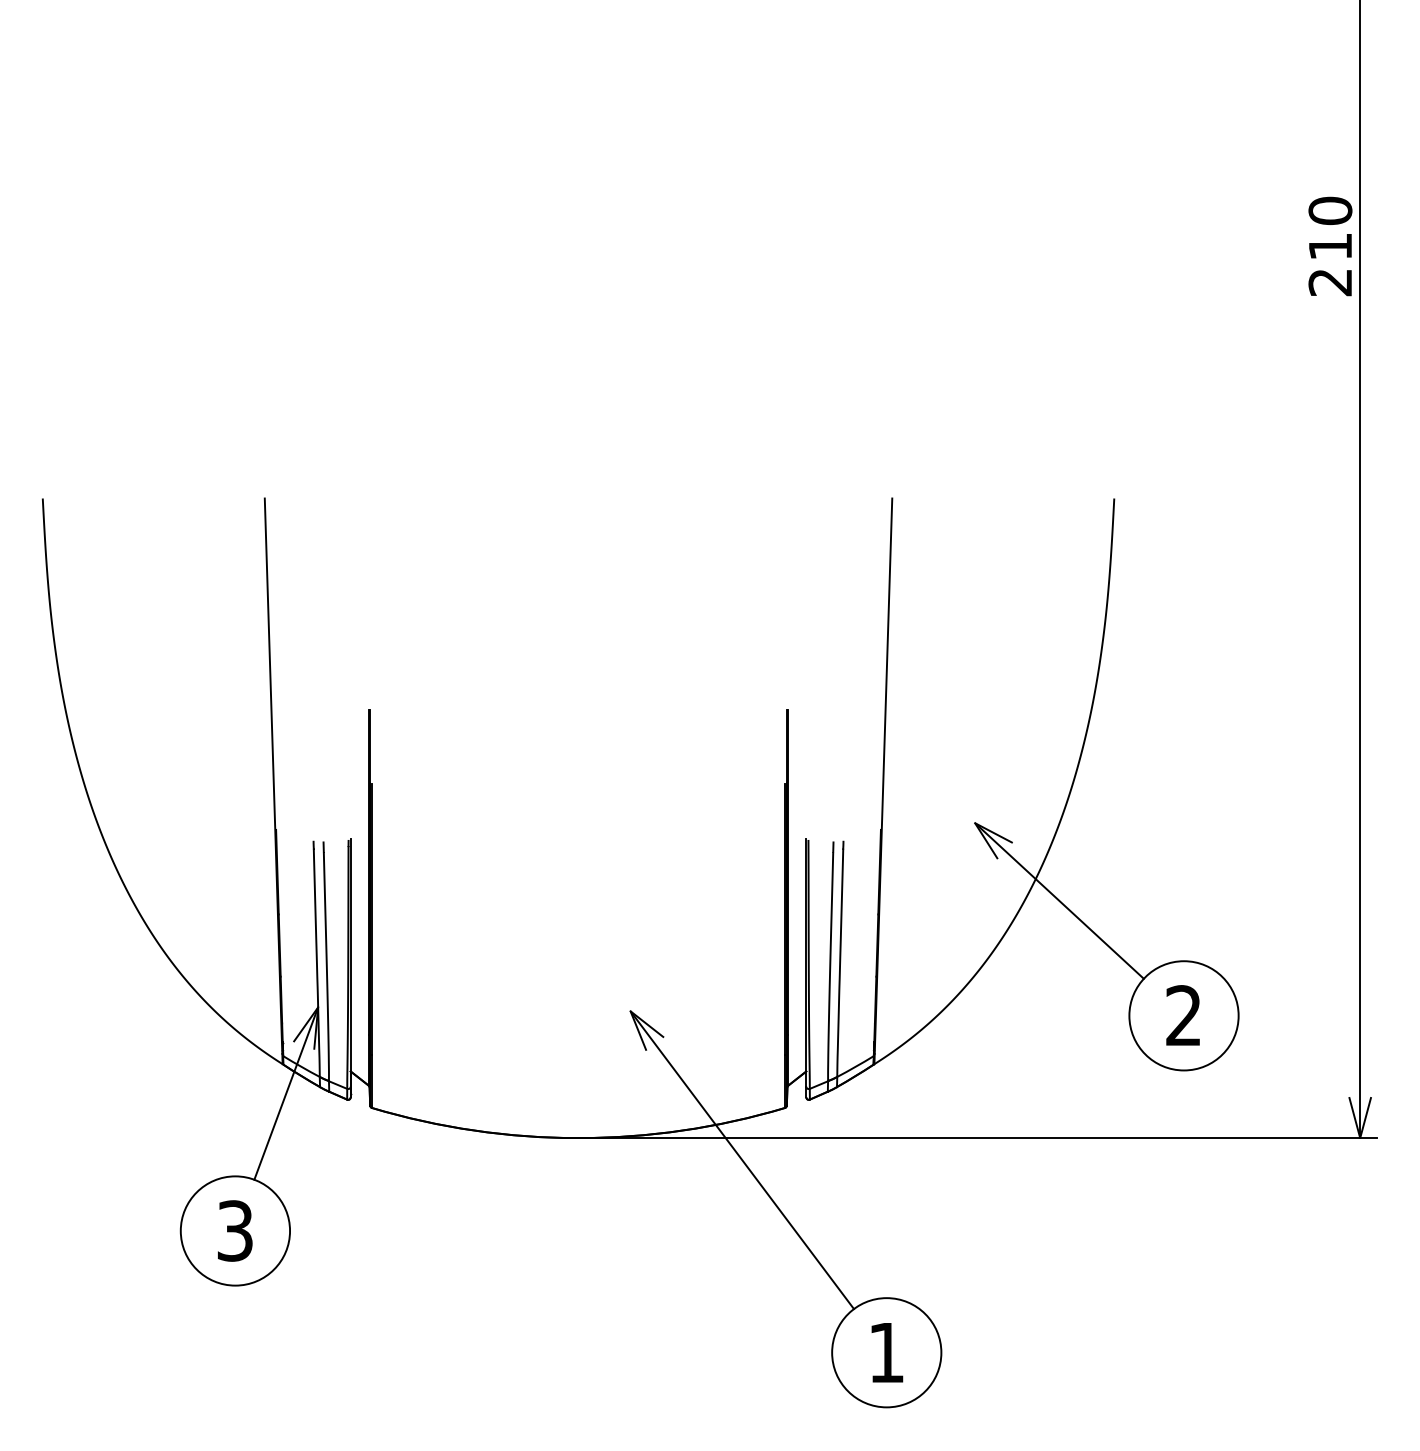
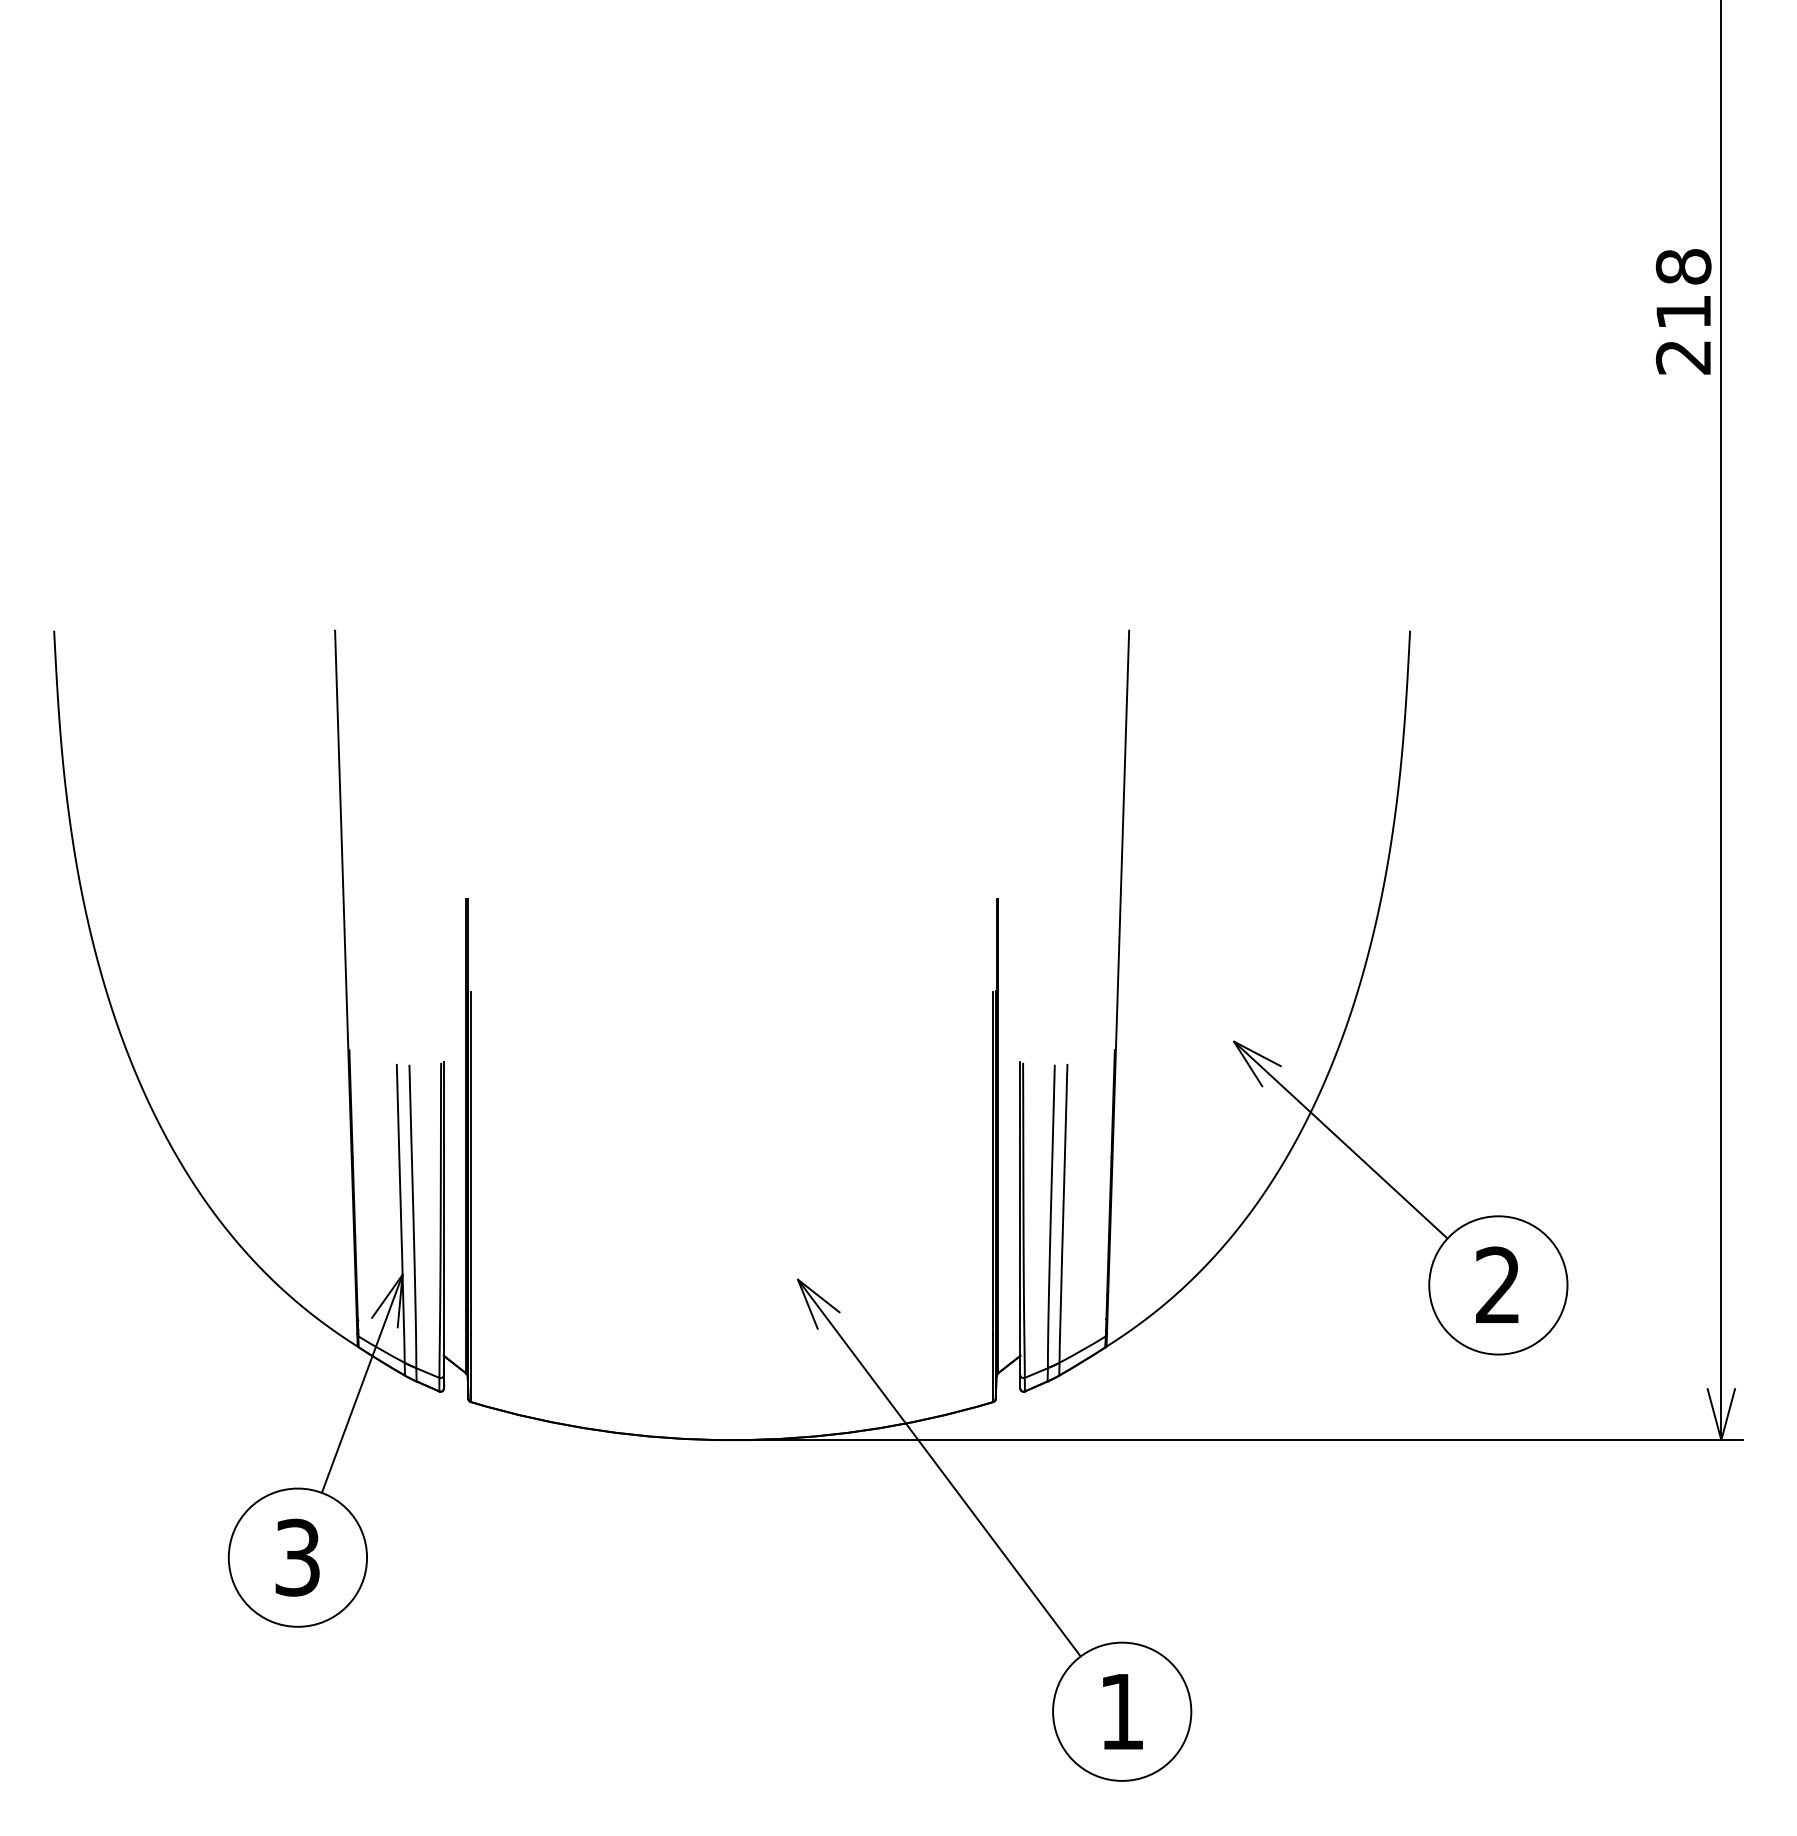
text: (1330, 210) -> (1683, 266), 210 -> 218

